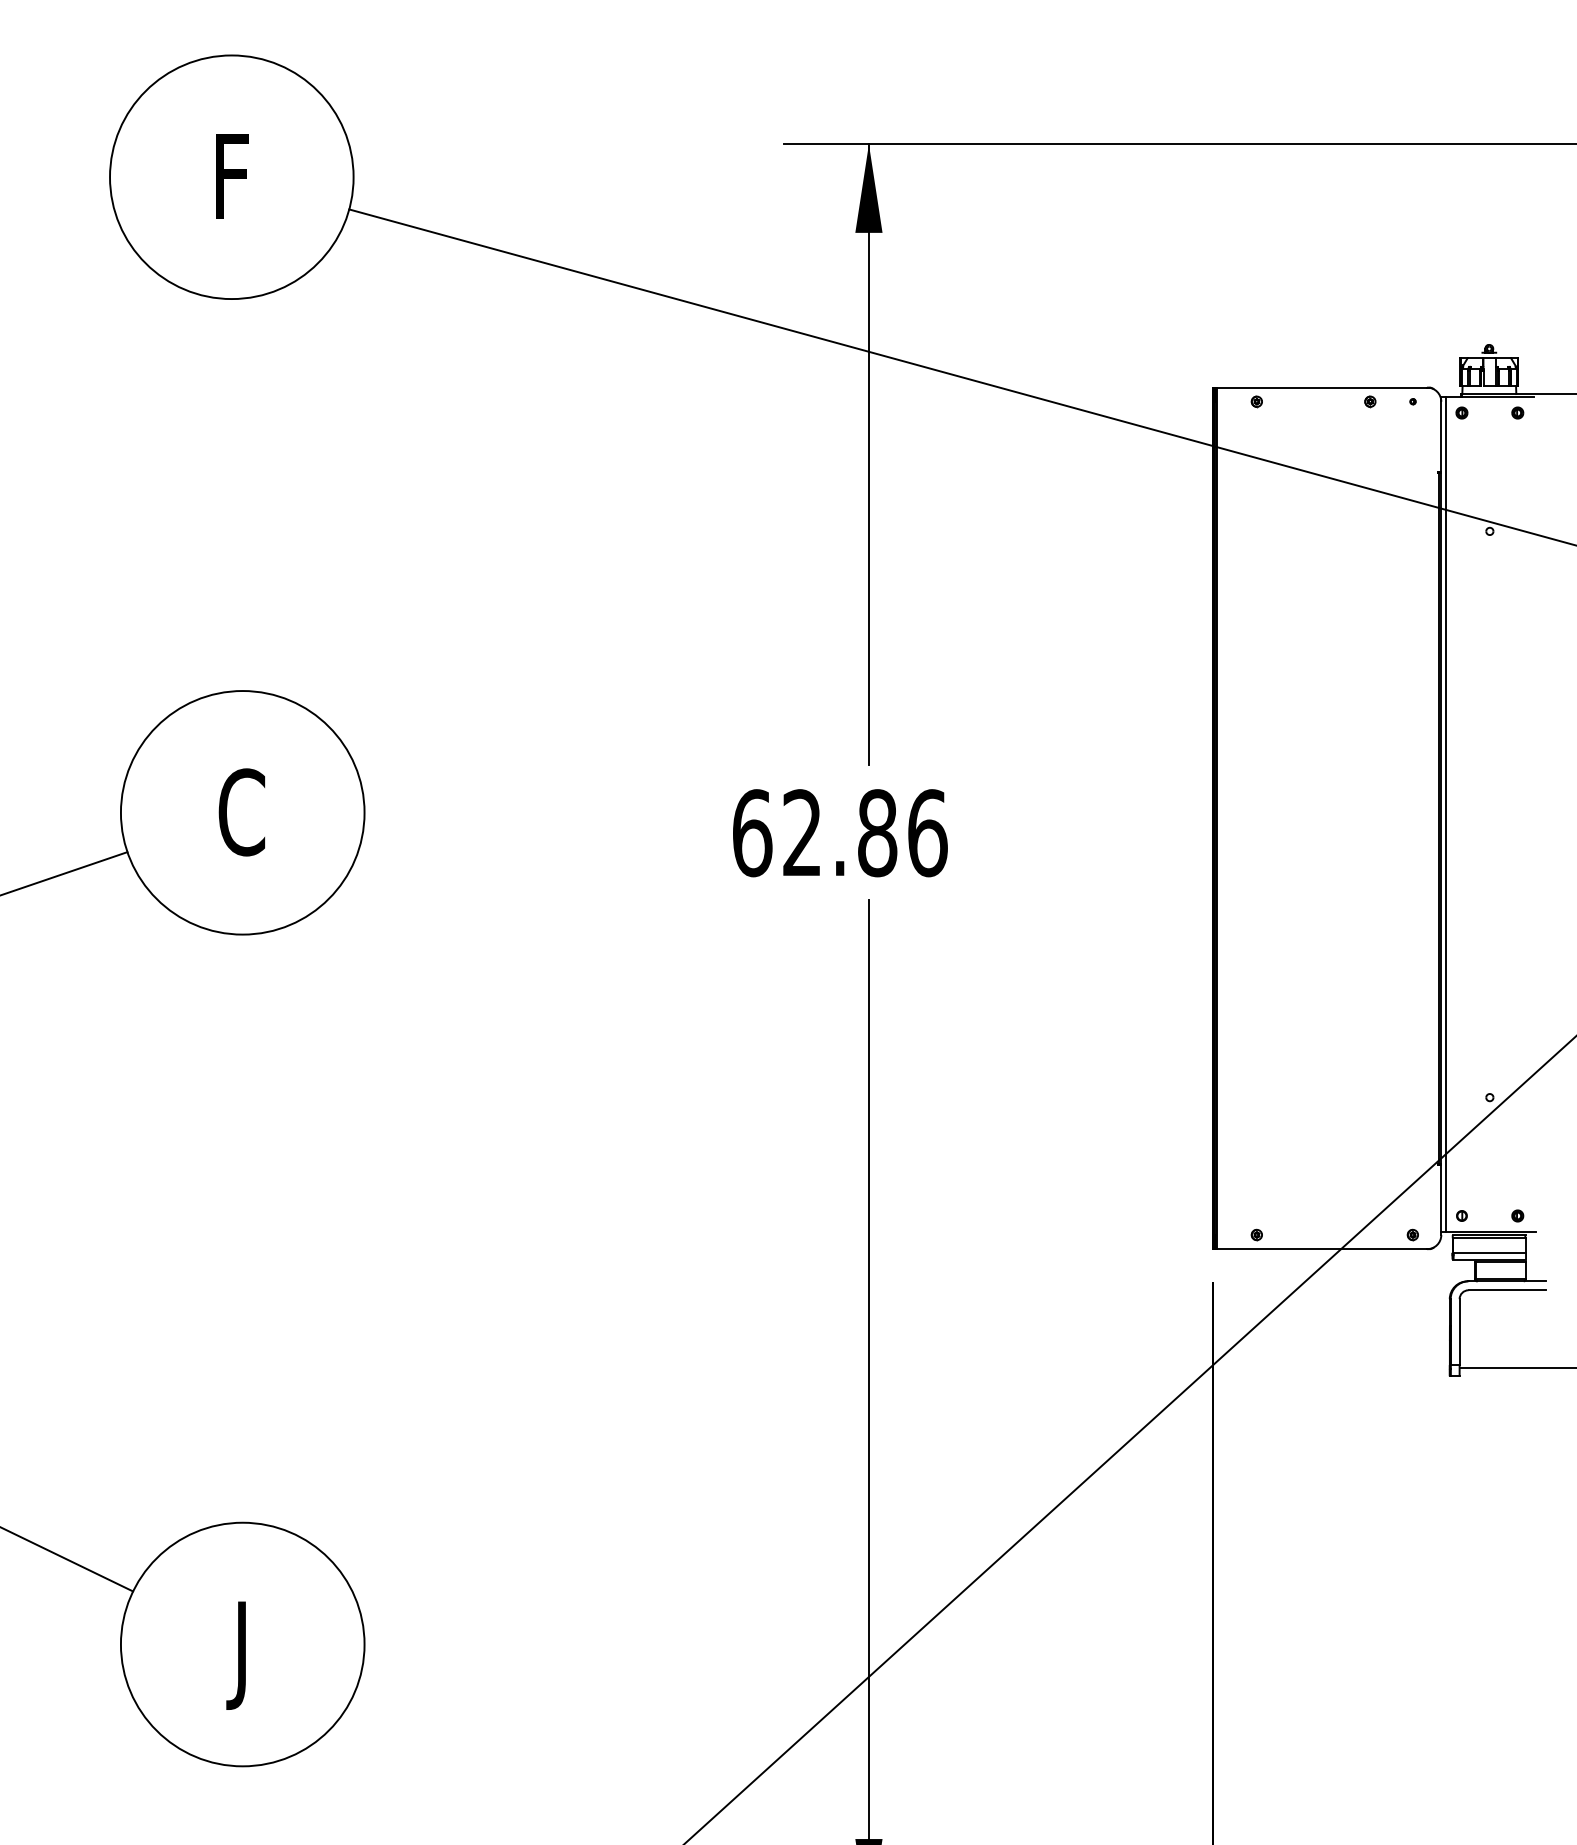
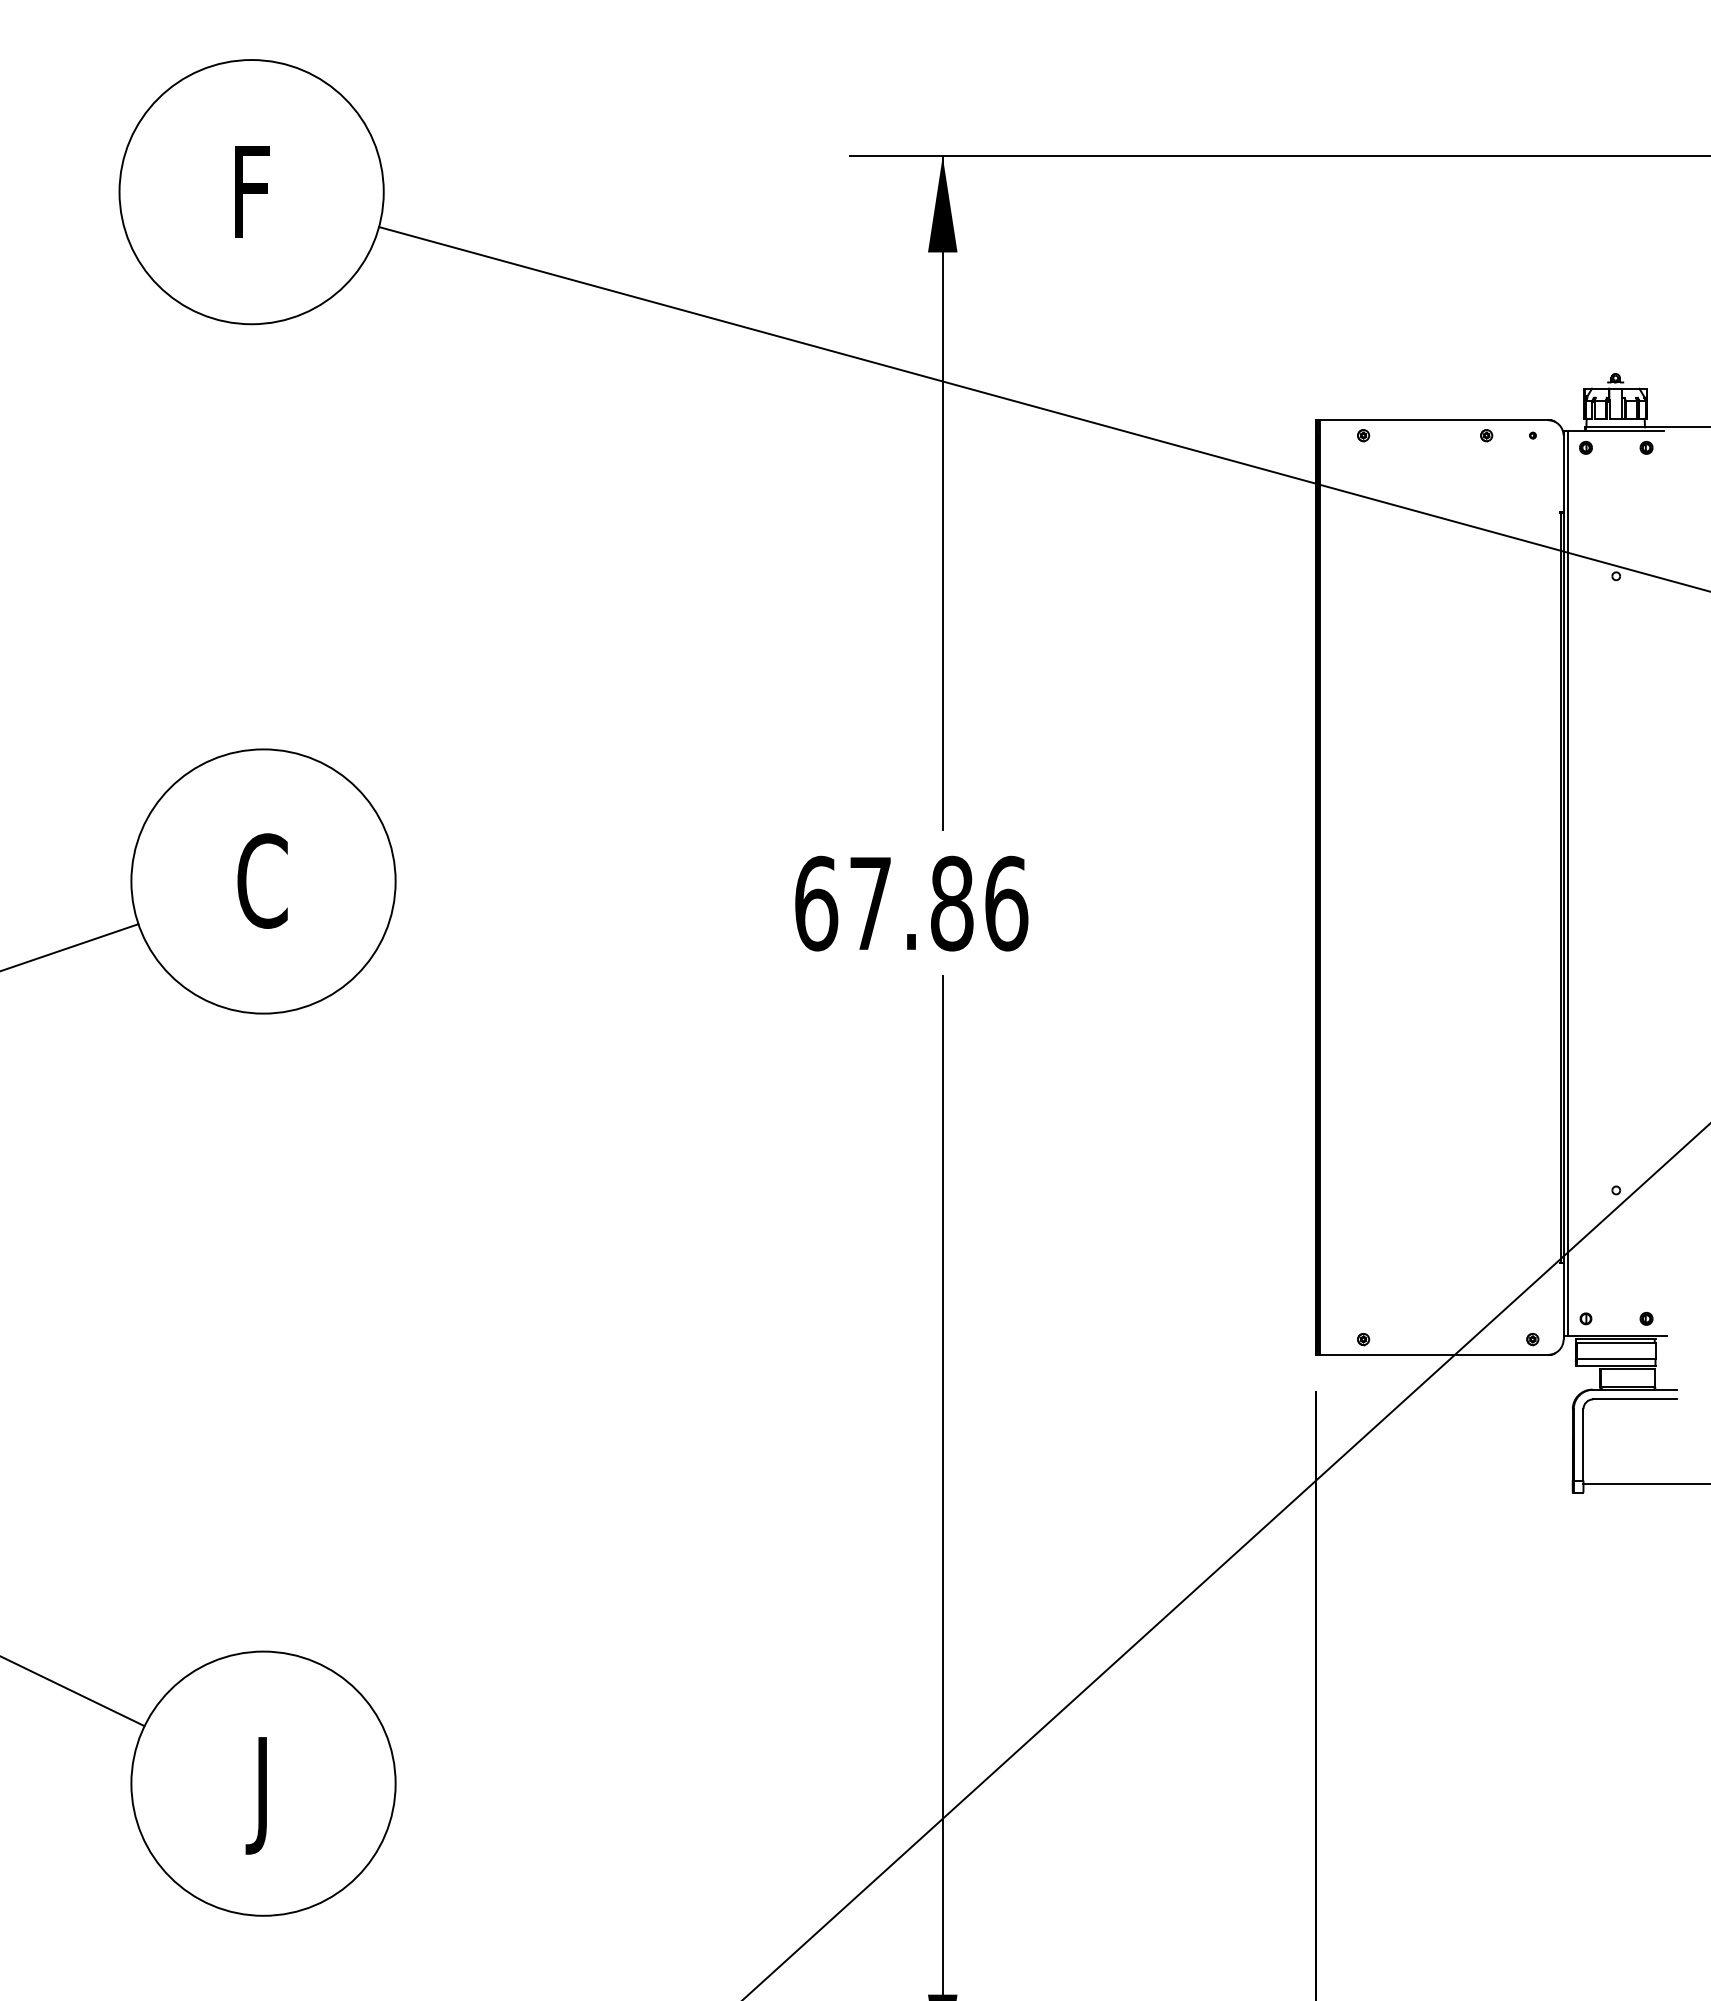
text: (802, 832) -> (870, 902), 62.86 -> 67.86

